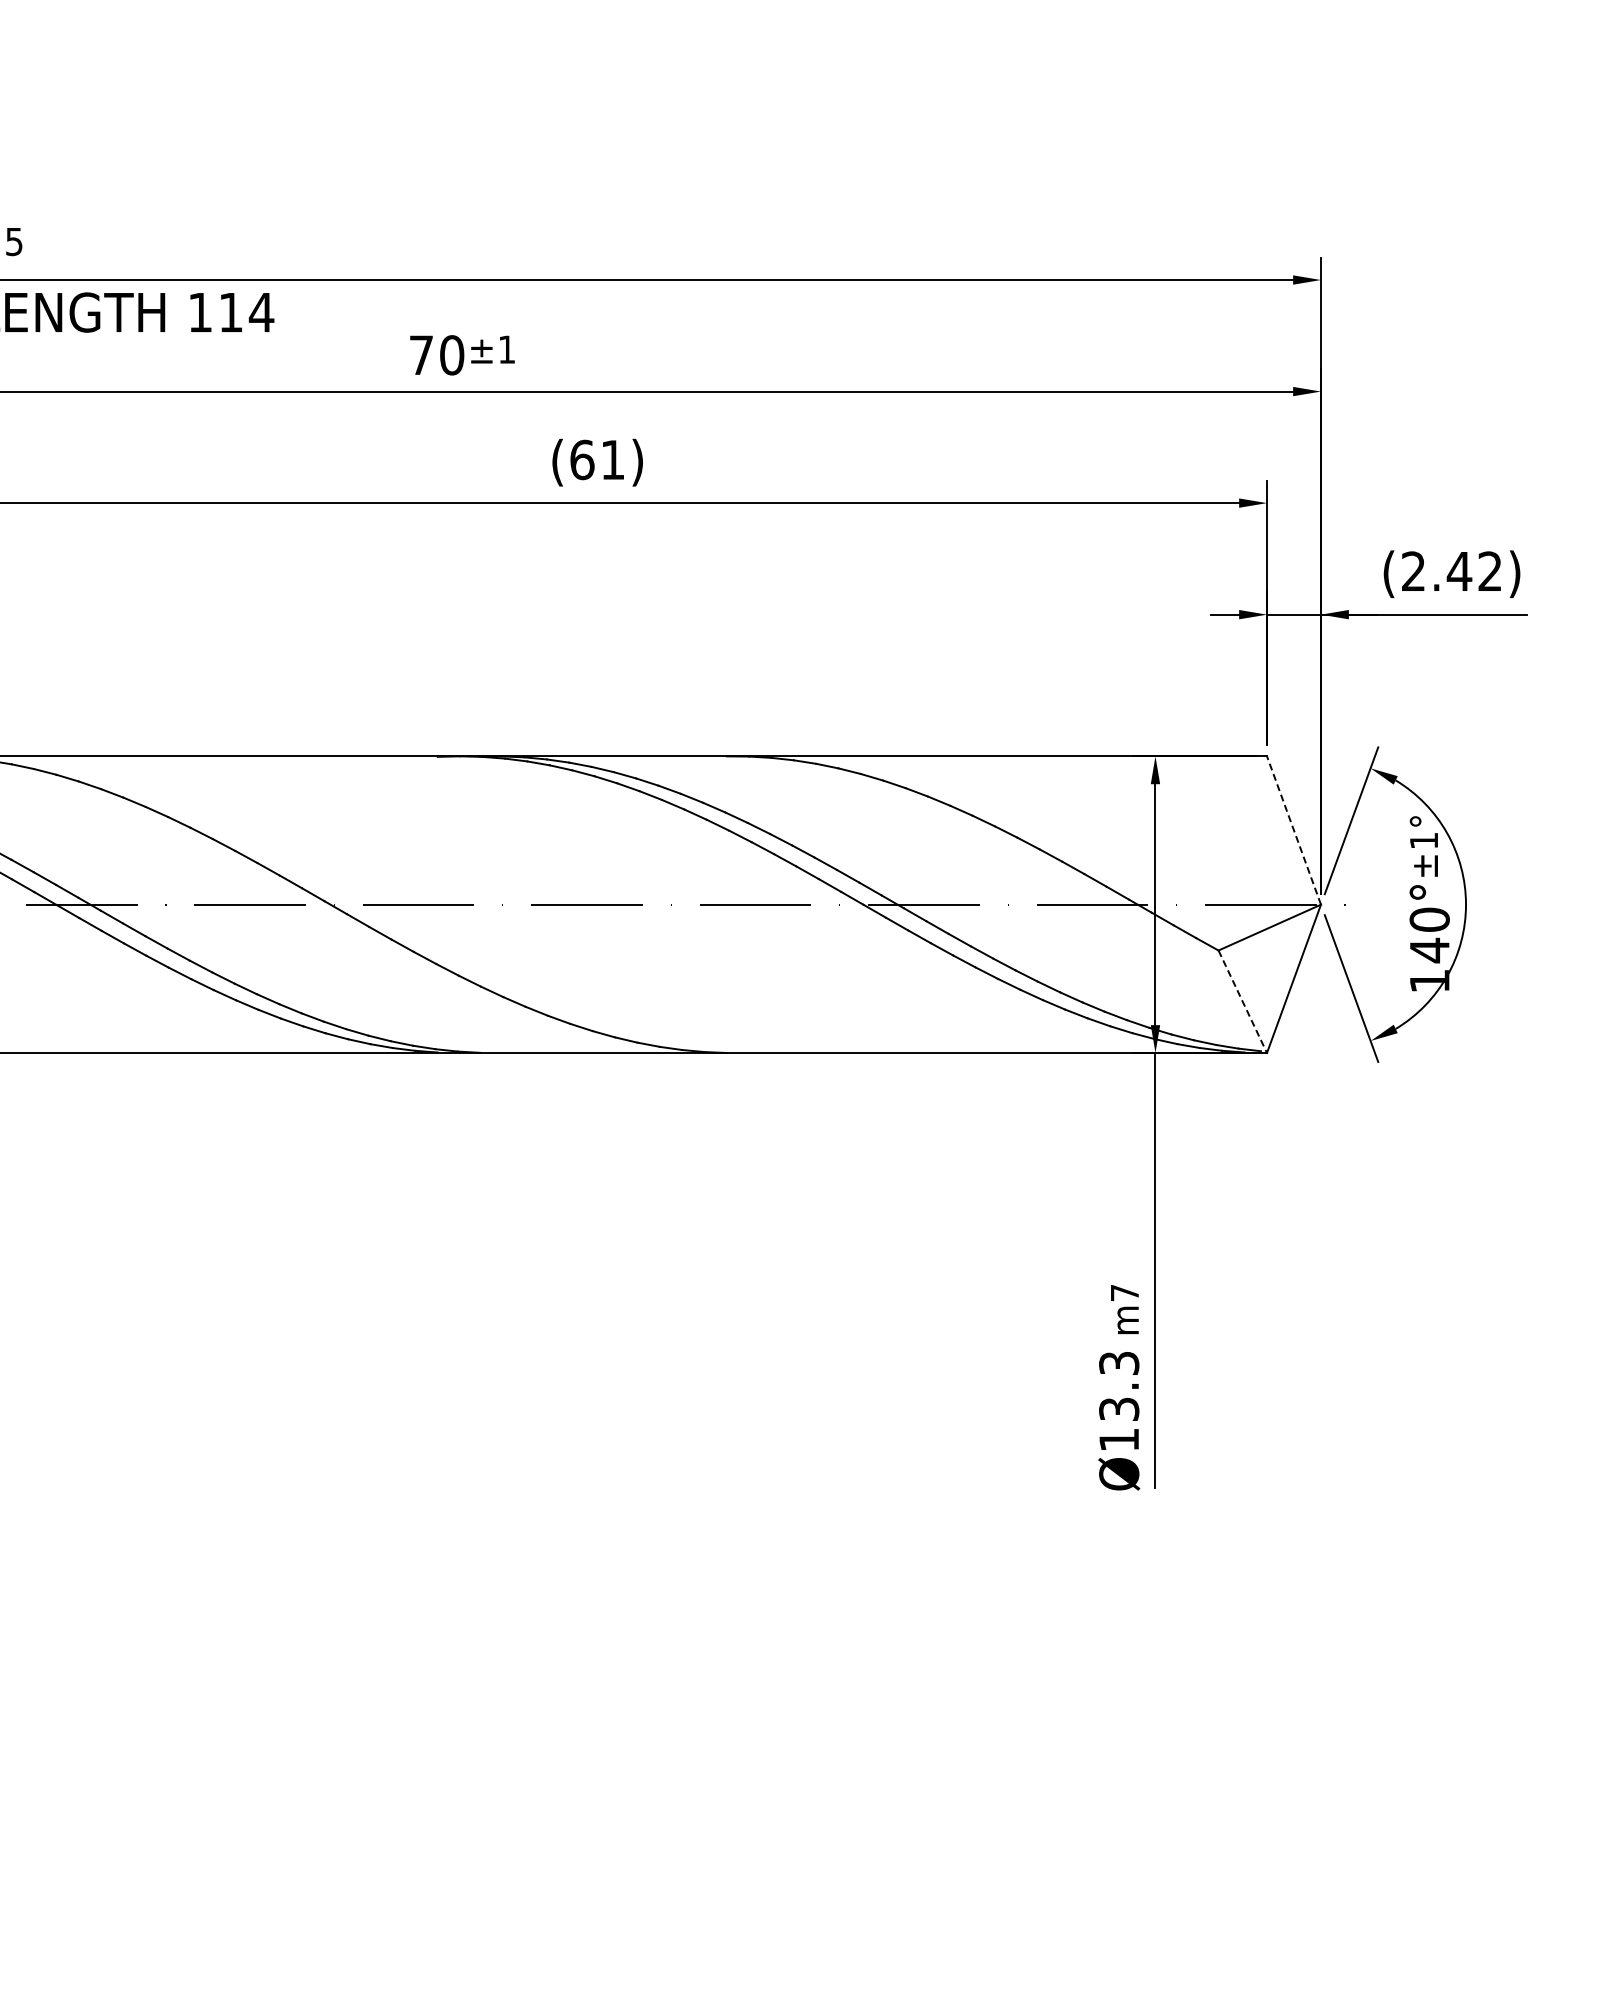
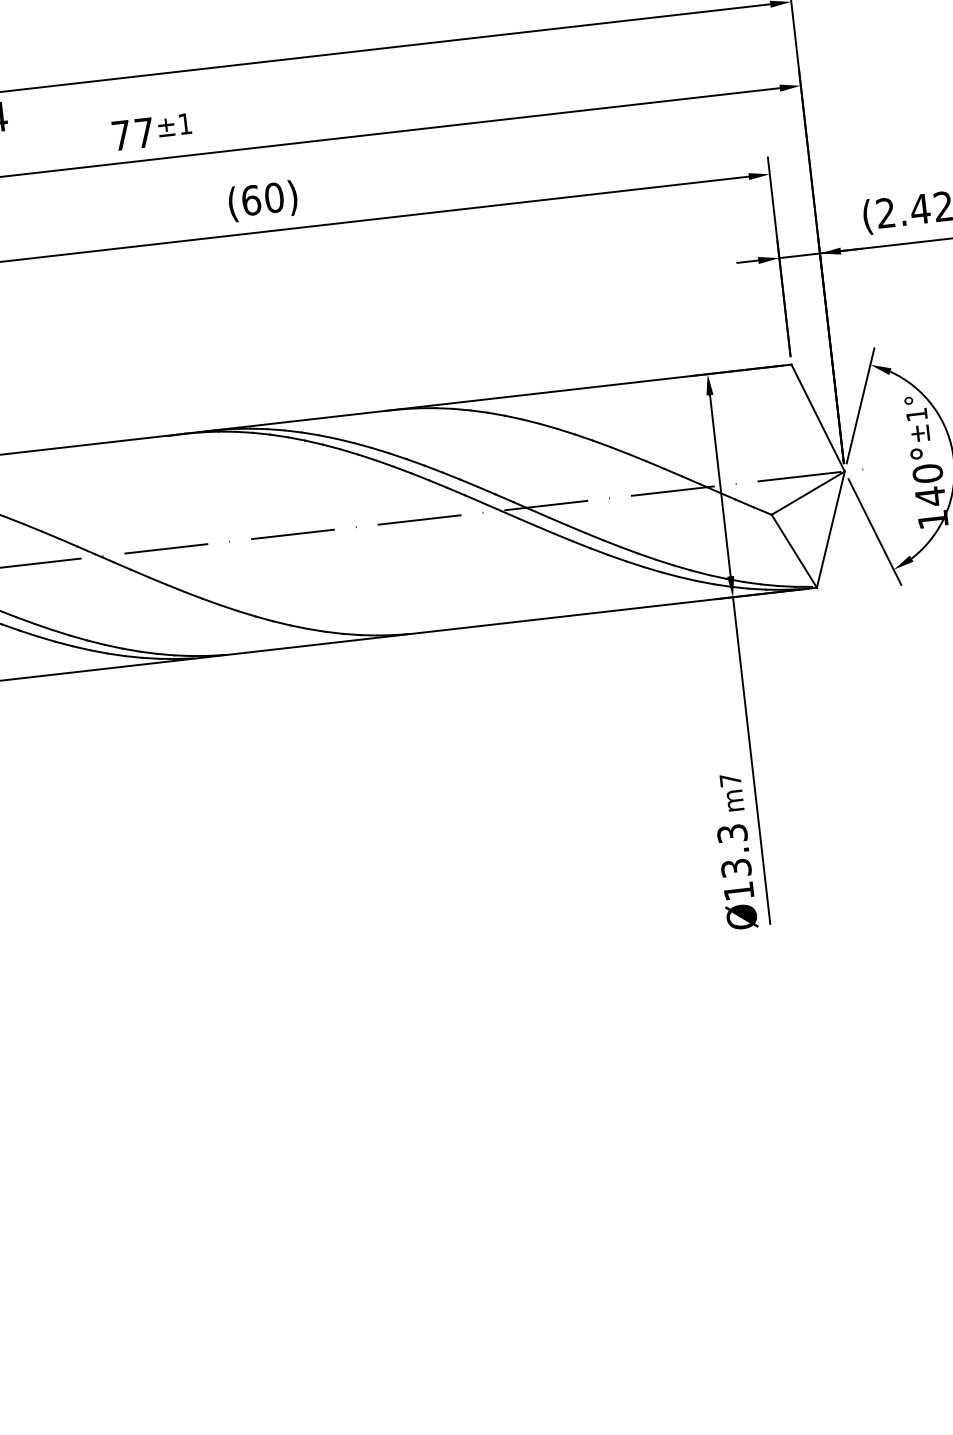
text: (452, 355) -> (144, 133), 70 -> 77
text: (613, 459) -> (274, 197), (61) -> (60)
line: (1294, 830) -> (818, 418), dashed -> solid
line: (1242, 1001) -> (794, 551), dashed -> solid

